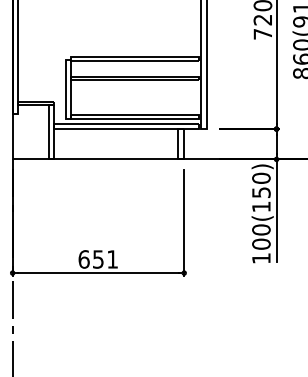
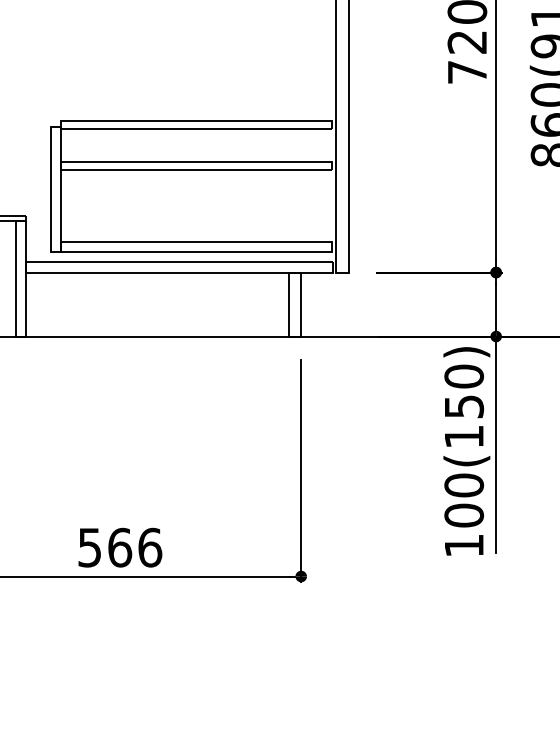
text: (98, 259) -> (120, 547), 651 -> 566

